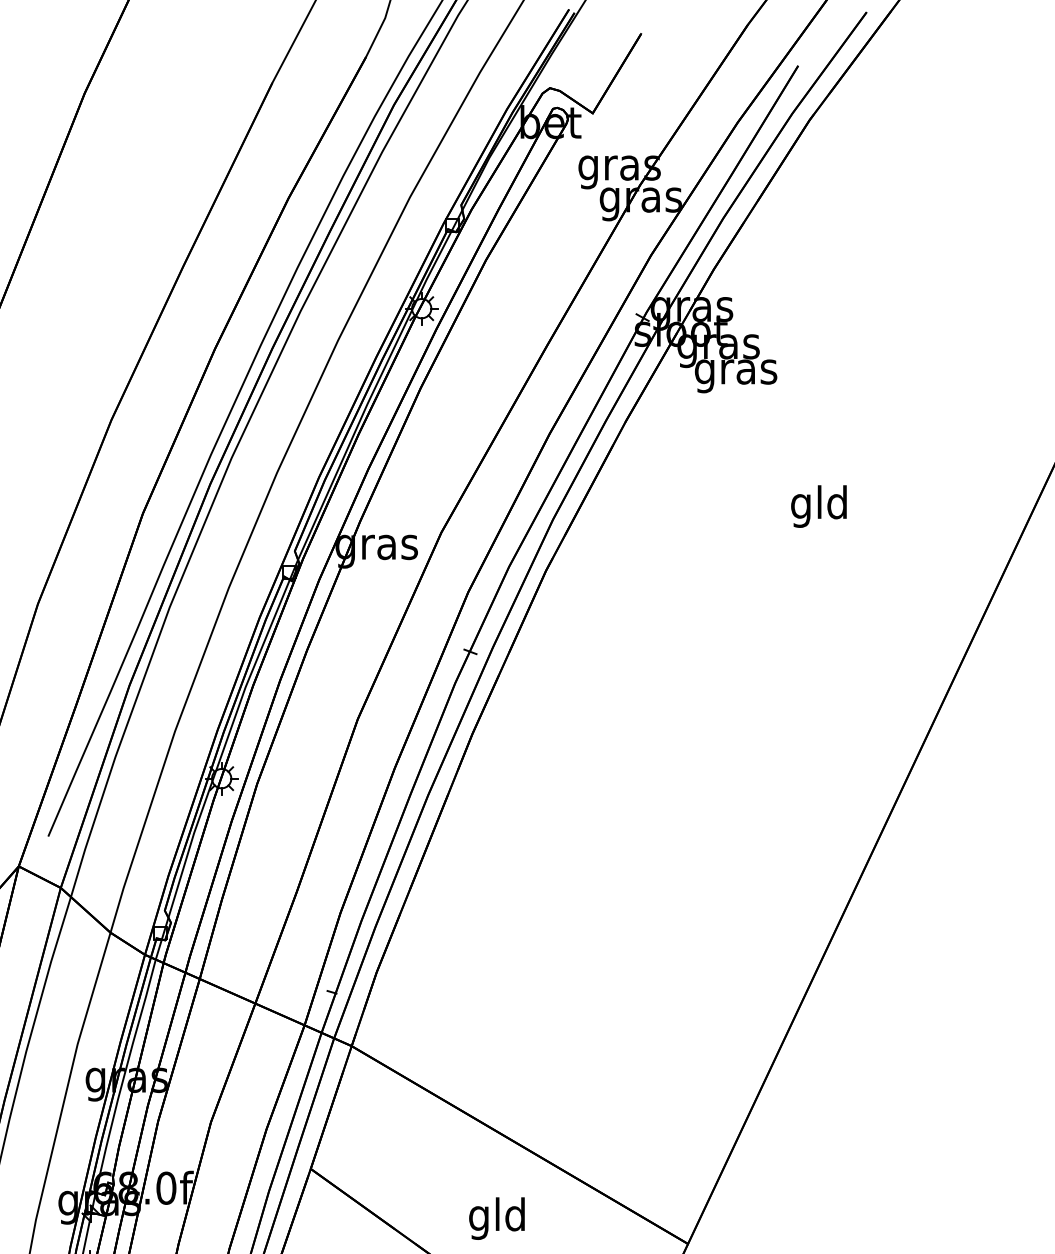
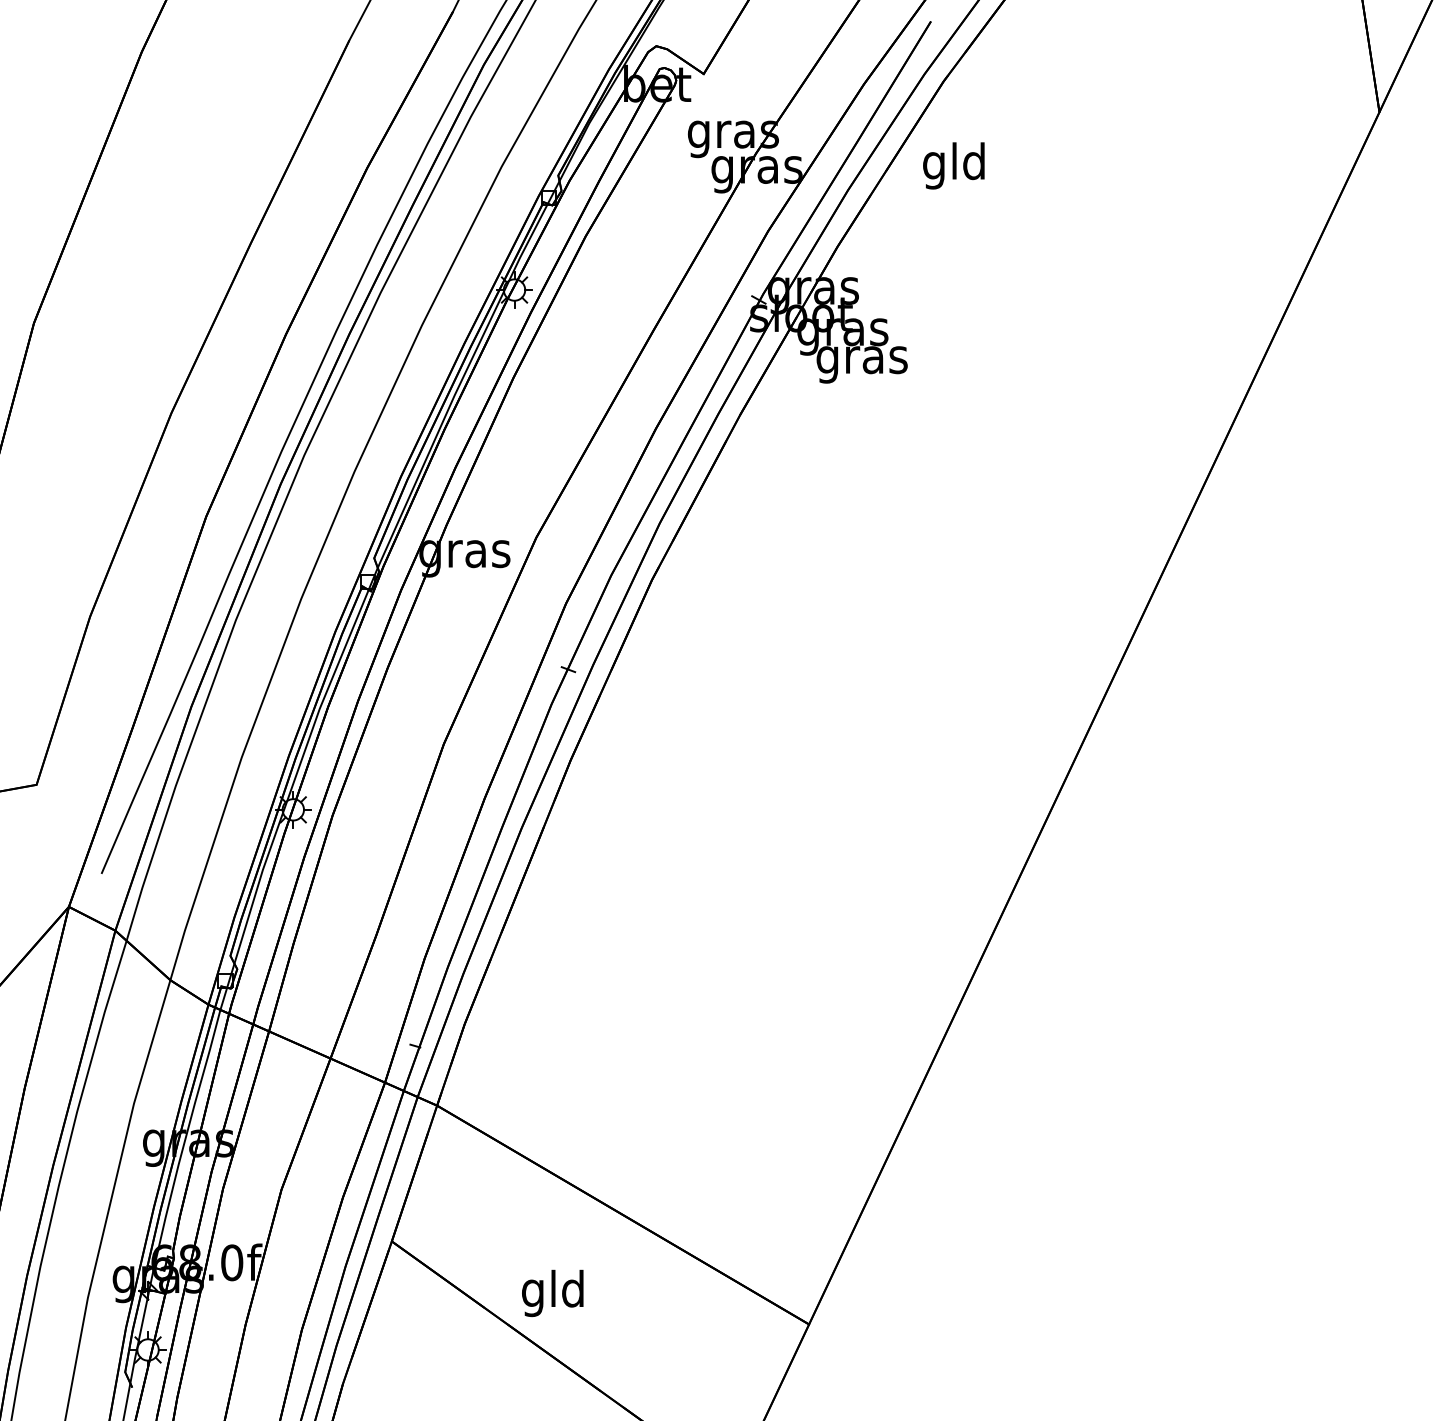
text: (818, 506) -> (953, 165), moved
text: (496, 1218) -> (552, 1293), moved

